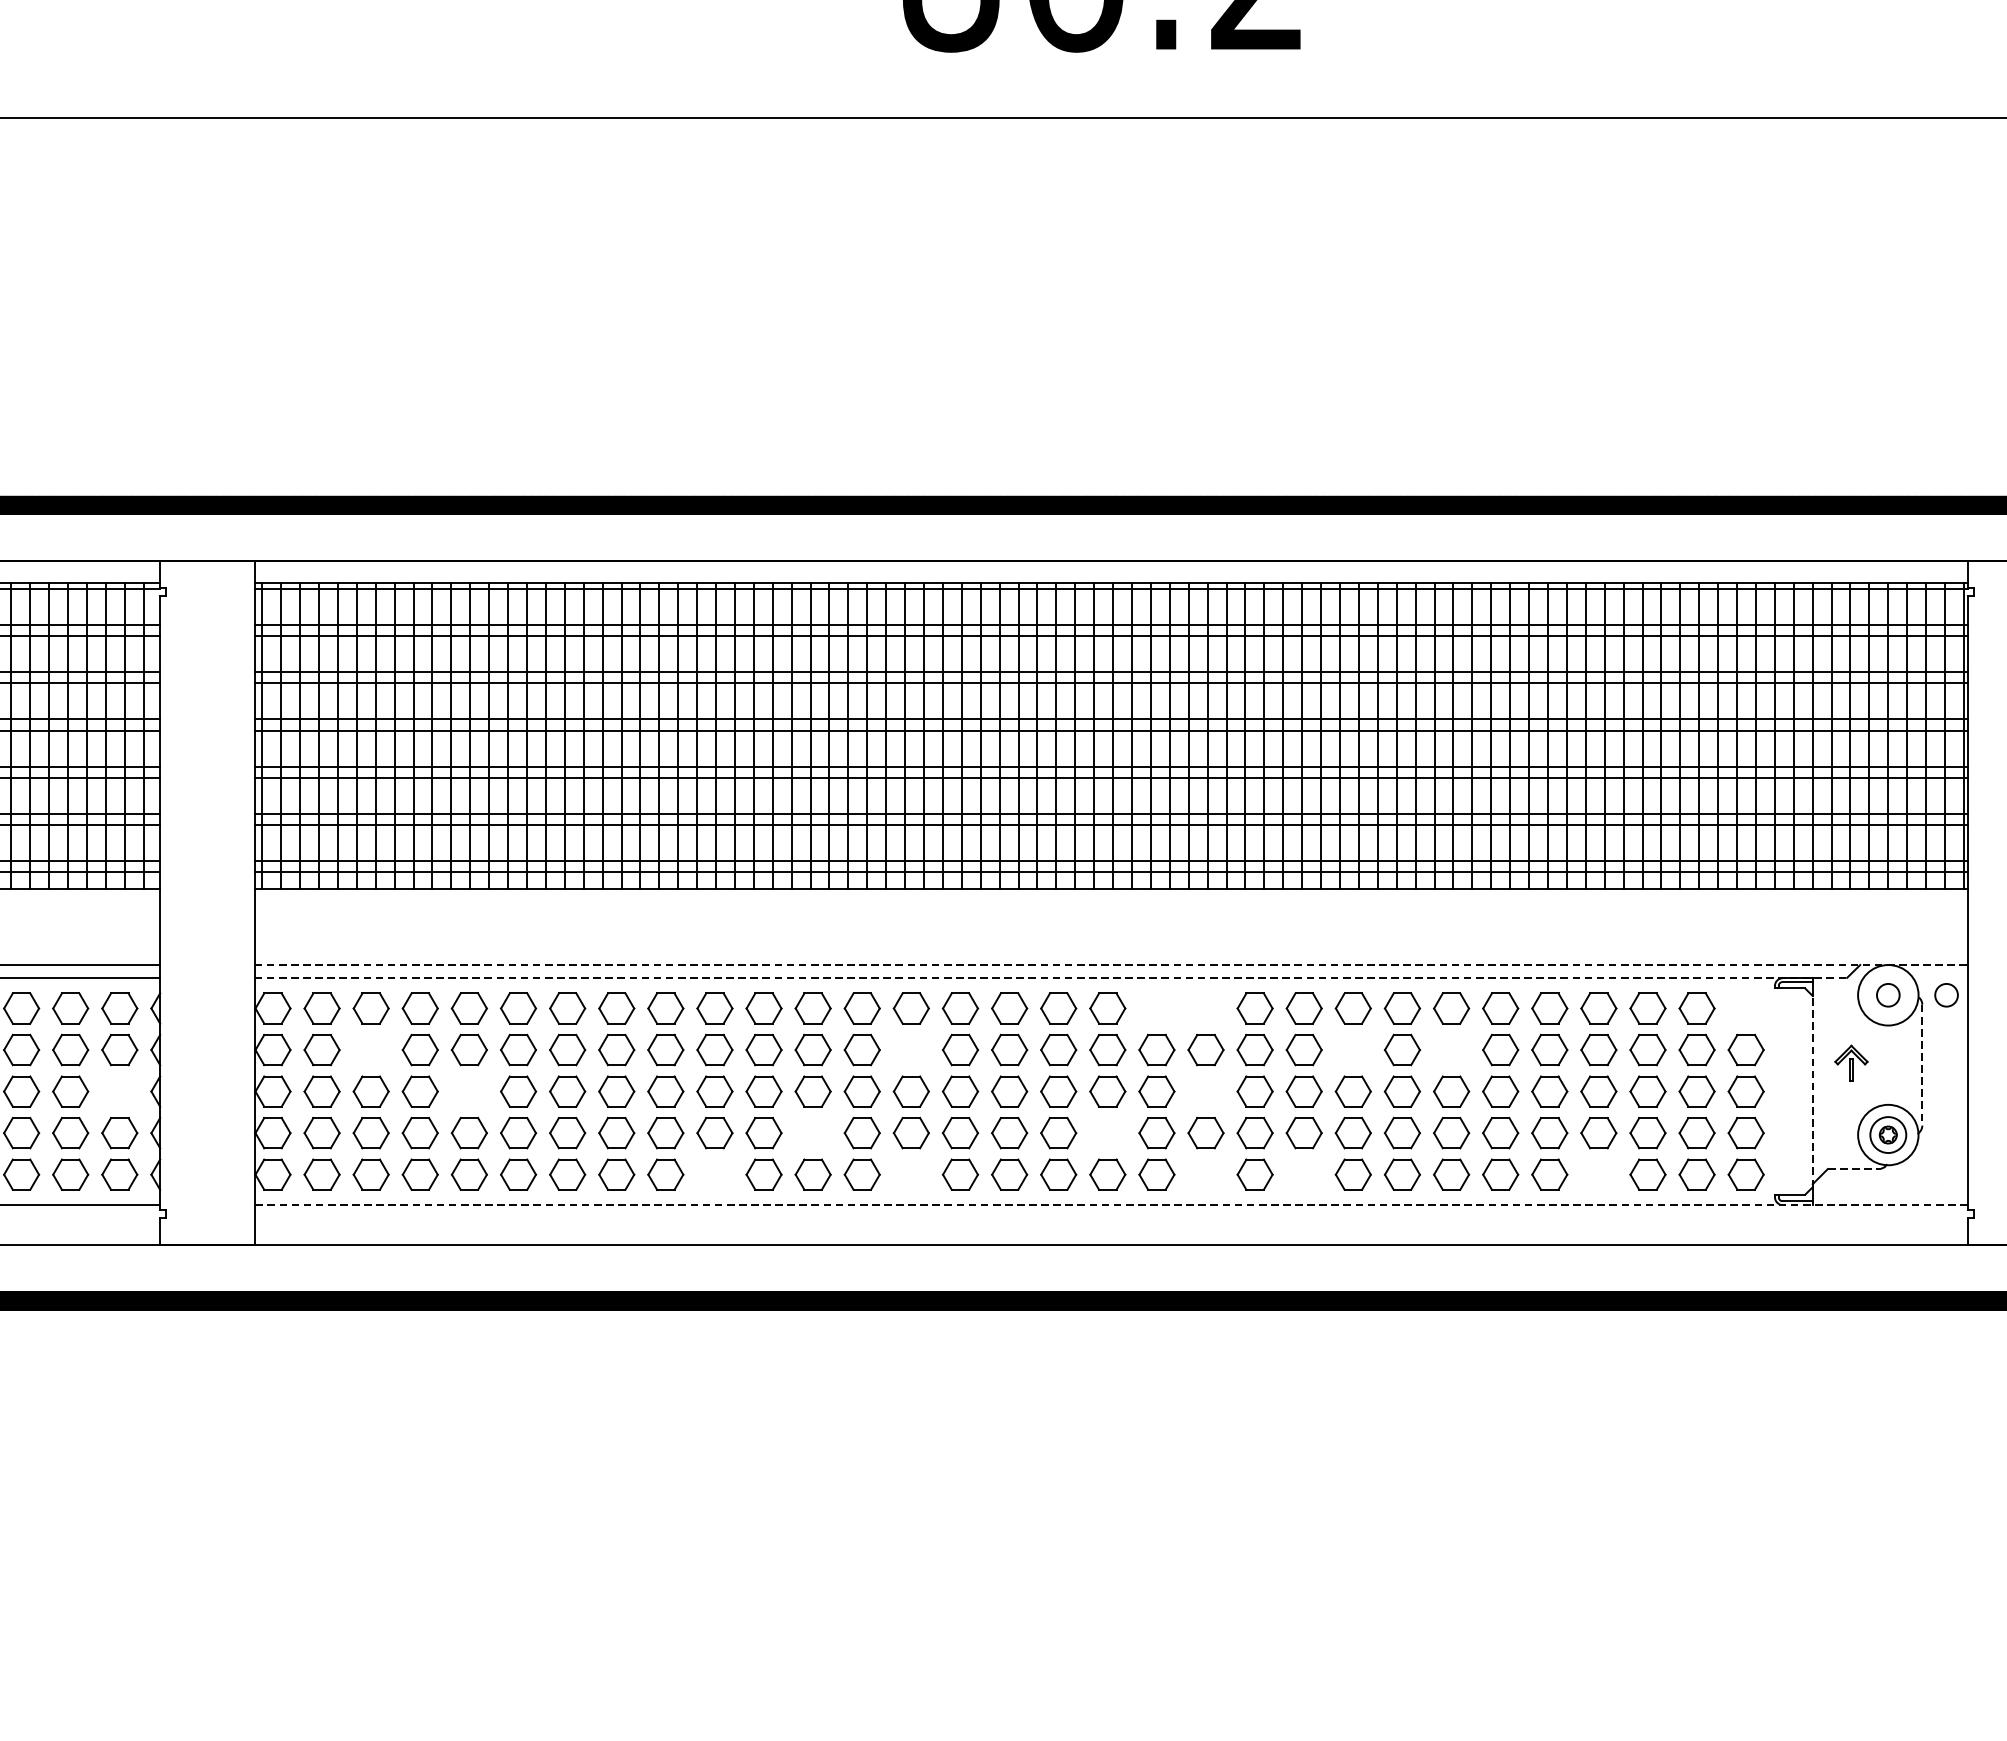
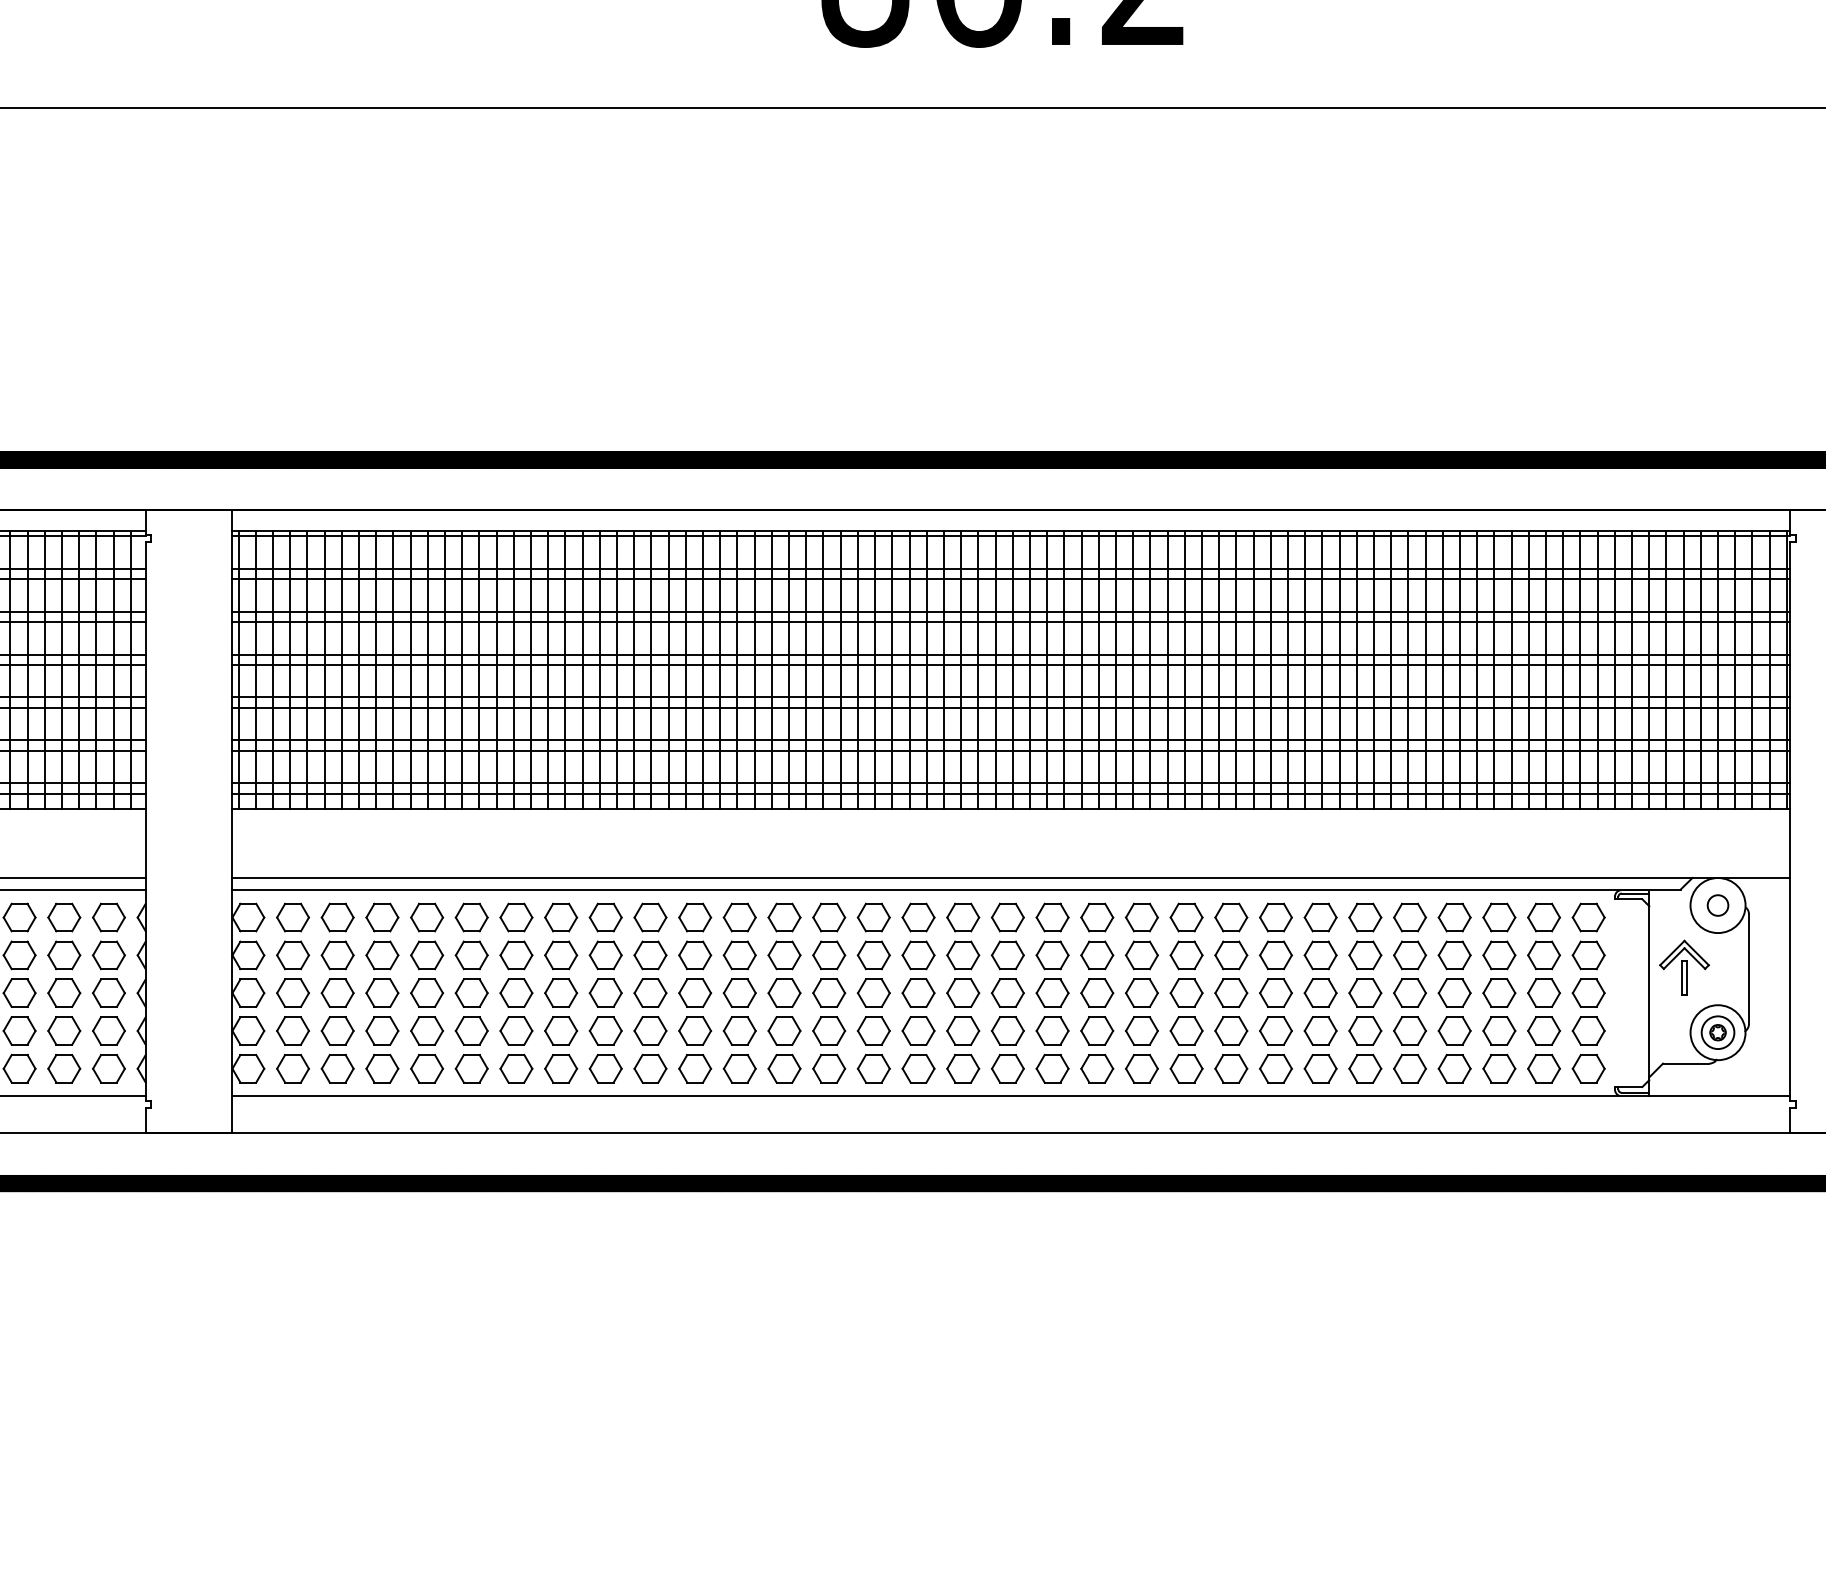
line: (1111, 964) -> (1011, 877), dashed -> solid
line: (1051, 977) -> (956, 889), dashed -> solid
circle: (1945, 995) -> (1770, 905), removed
part: (1156, 1008) -> (1052, 917), added
part: (1206, 1008) -> (1097, 917), added
part: (1745, 1008) -> (1588, 917), added
part: (370, 1050) -> (337, 955), added
part: (911, 1050) -> (829, 955), added
part: (1353, 1050) -> (1231, 955), added
part: (1451, 1050) -> (1320, 955), added
part: (1851, 1063) -> (1684, 967), size x1.67
line: (1921, 1065) -> (1748, 969), dashed -> solid
part: (119, 1090) -> (108, 992), added
part: (468, 1090) -> (426, 992), added
part: (1206, 1090) -> (1097, 992), added
line: (1812, 1091) -> (1649, 993), dashed -> solid
part: (812, 1132) -> (739, 1030), added
part: (1107, 1132) -> (1007, 1030), added
line: (1853, 1168) -> (1686, 1063), dashed -> solid
part: (714, 1174) -> (650, 1068), added
part: (911, 1174) -> (829, 1068), added
part: (1206, 1174) -> (1097, 1068), added
part: (1304, 1174) -> (1186, 1068), added
part: (1598, 1174) -> (1454, 1068), added
line: (1110, 1204) -> (1010, 1095), dashed -> solid

